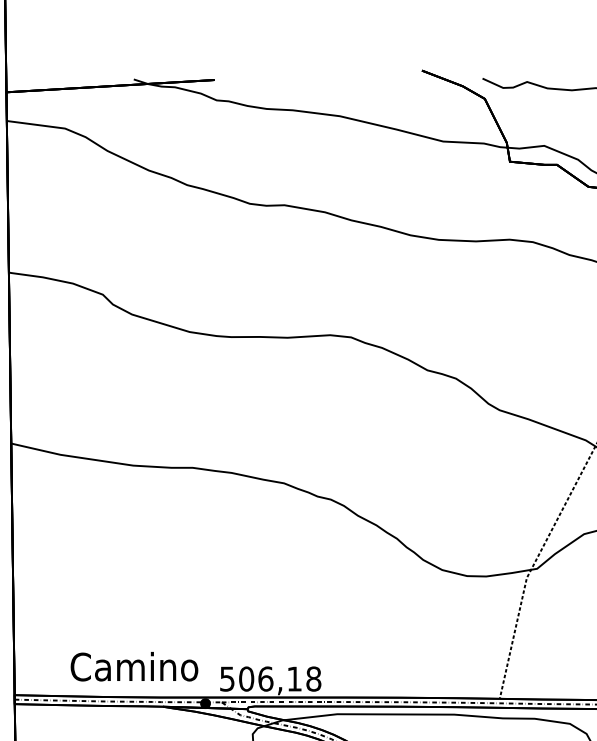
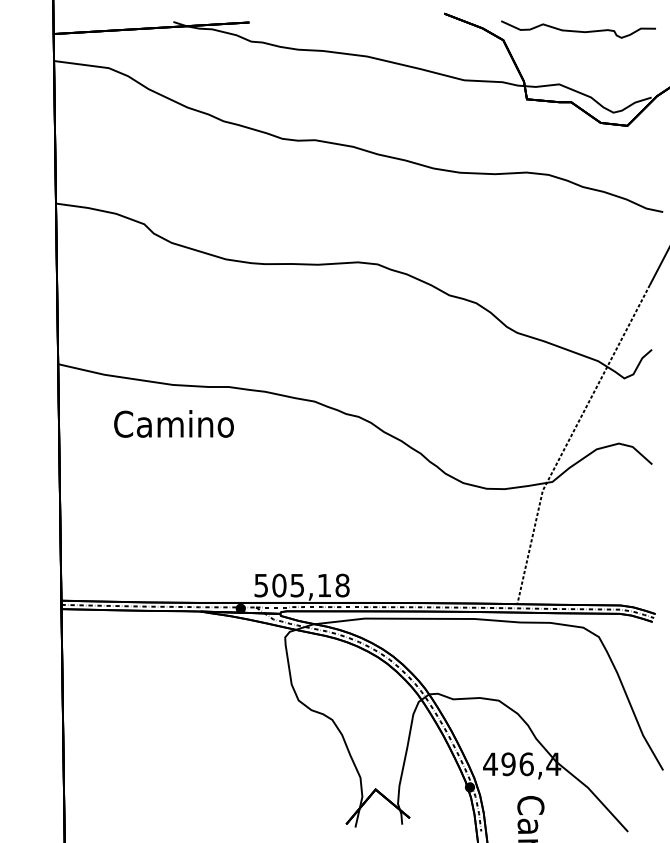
text: (133, 666) -> (173, 423), moved
text: (265, 678) -> (297, 585), 506,18 -> 505,18

